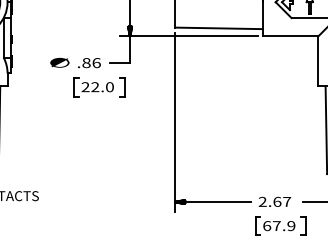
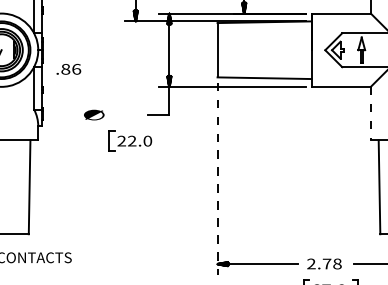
line: (317, 61) -> (370, 113), solid -> dashed
text: (89, 63) -> (68, 69), moved
part: (121, 86) -> (160, 140), removed
line: (175, 122) -> (217, 179), solid -> dashed
text: (281, 201) -> (331, 263), 2.67 -> 2.78

